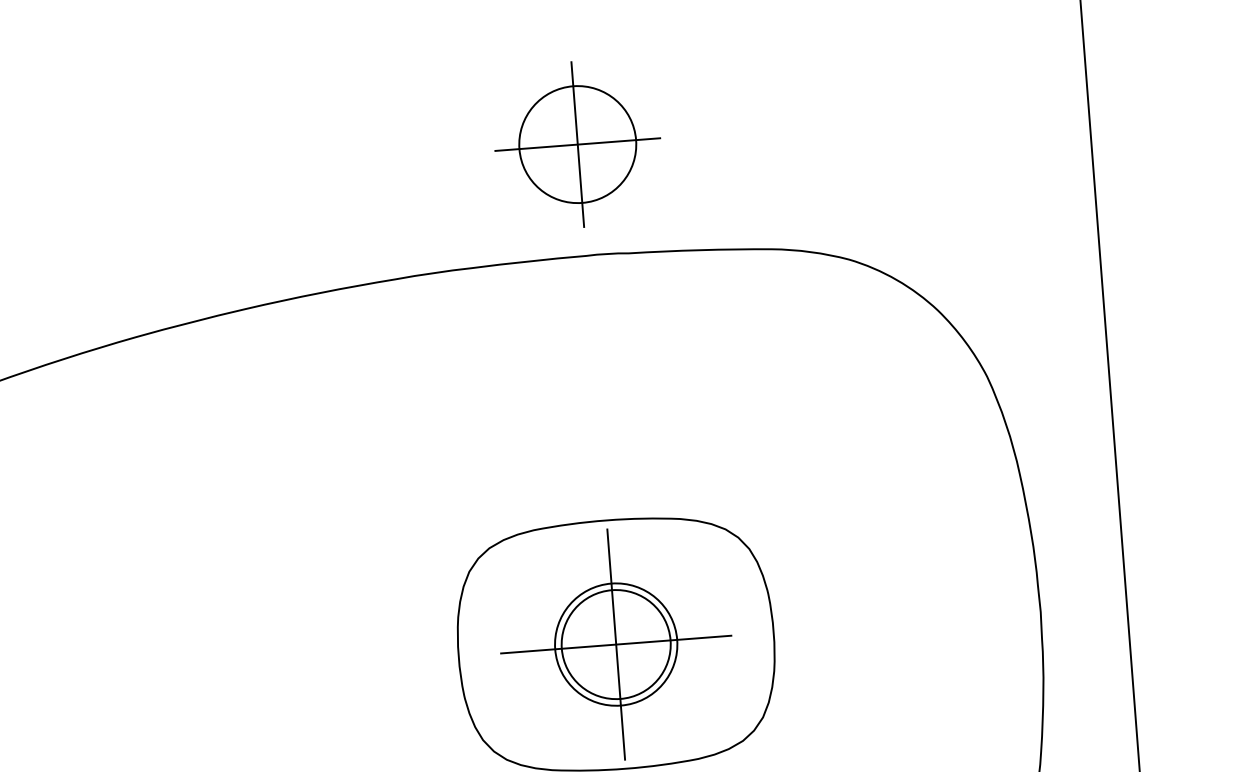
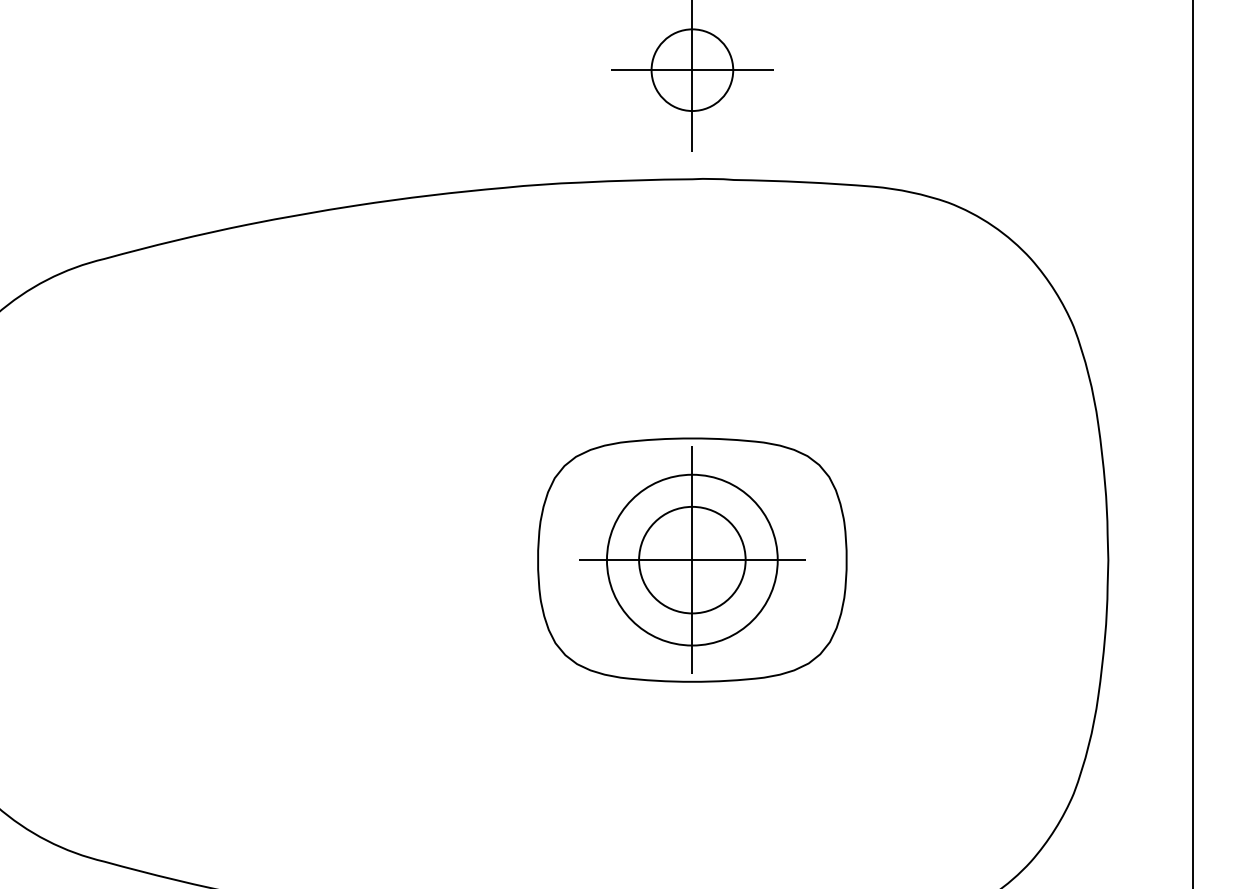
circle: (577, 144) -> (692, 70), size x0.71
circle: (615, 643) -> (691, 559), size x1.43

